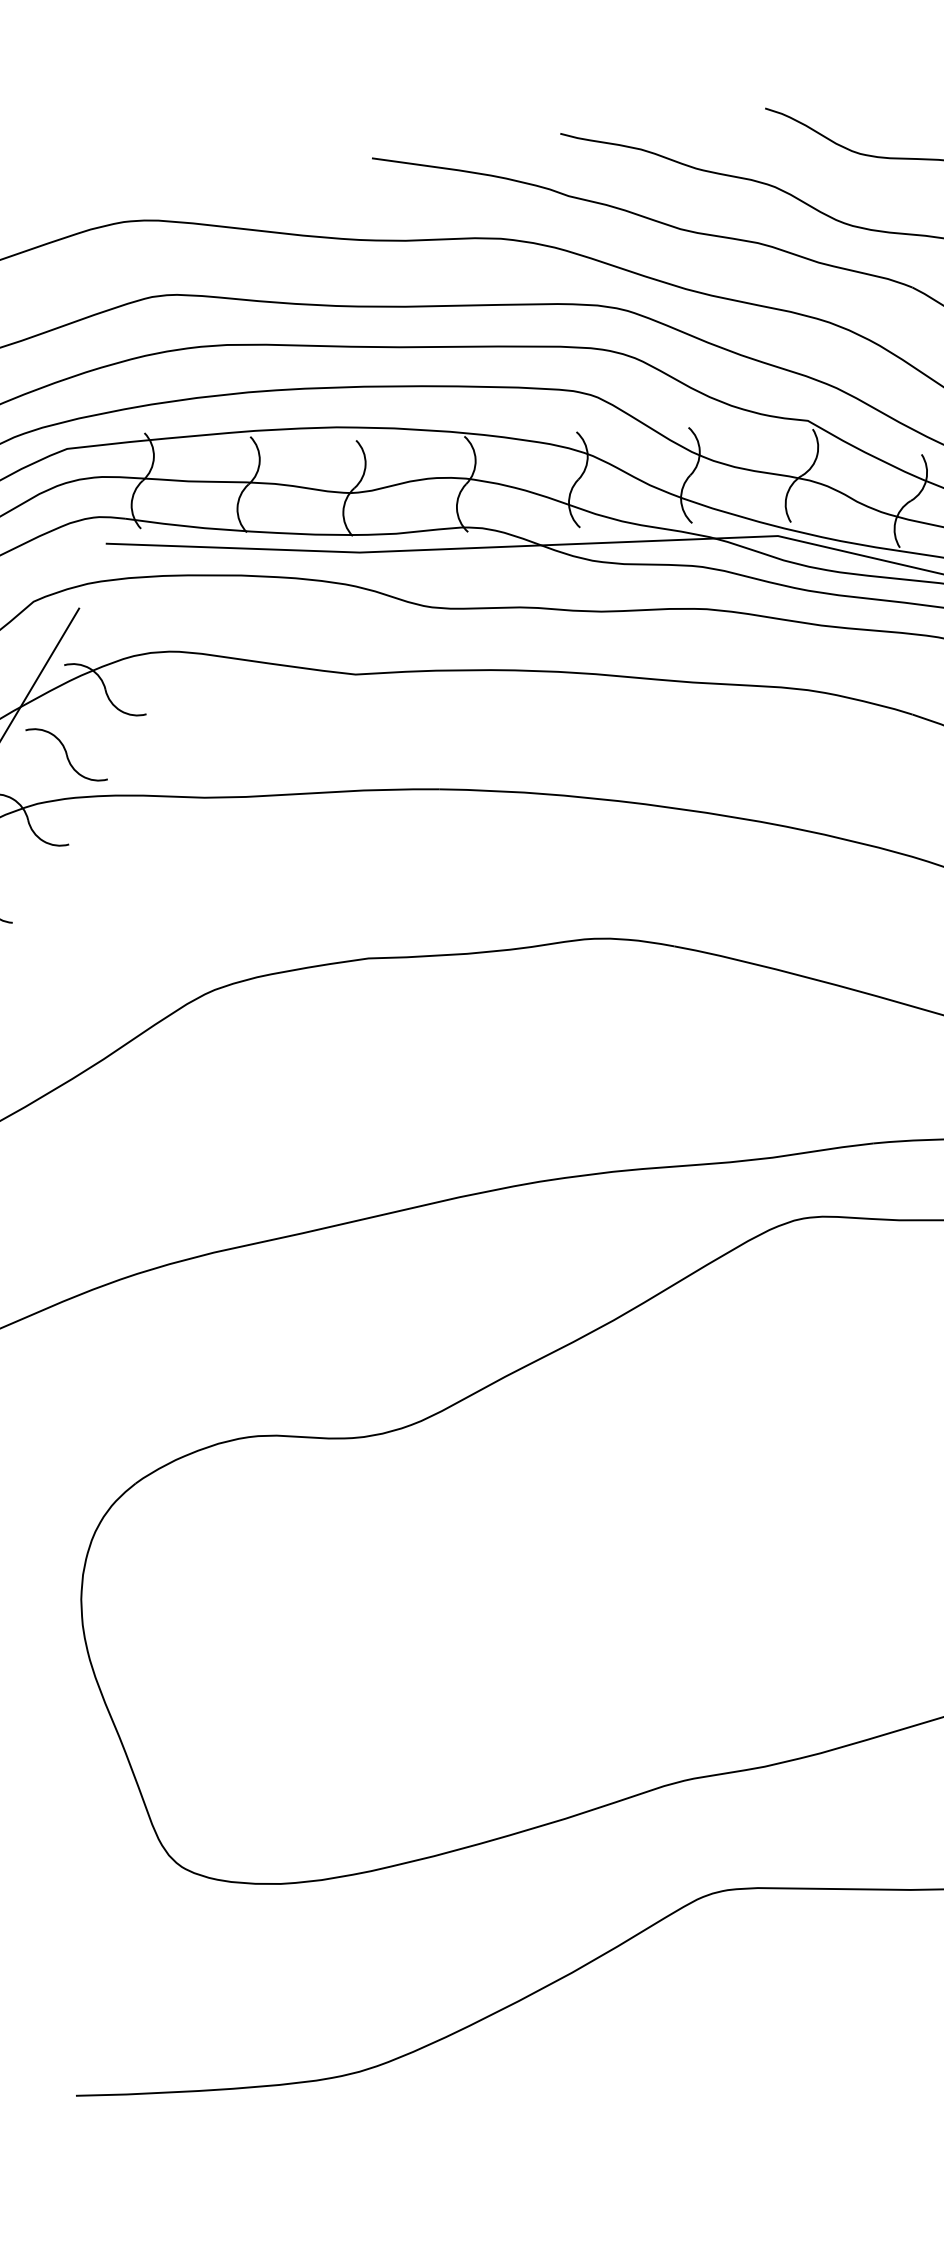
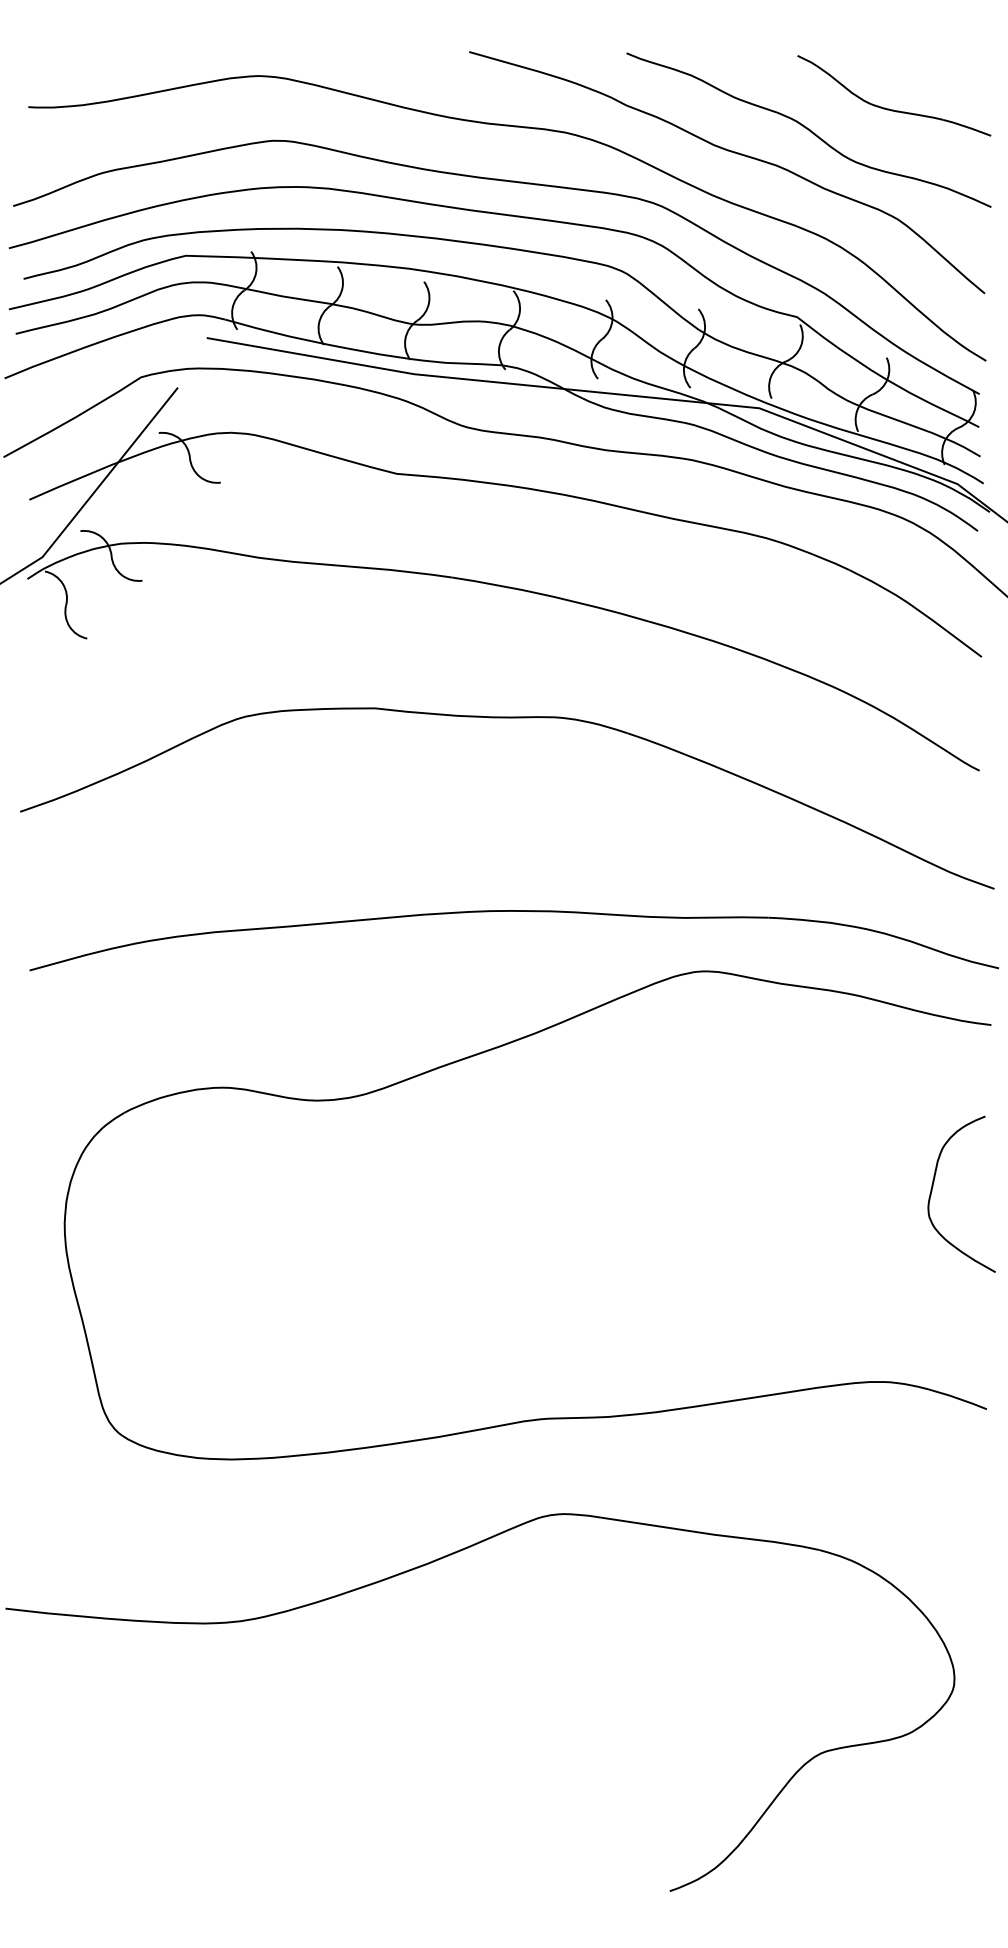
part: (66, 754) -> (150, 506), removed

